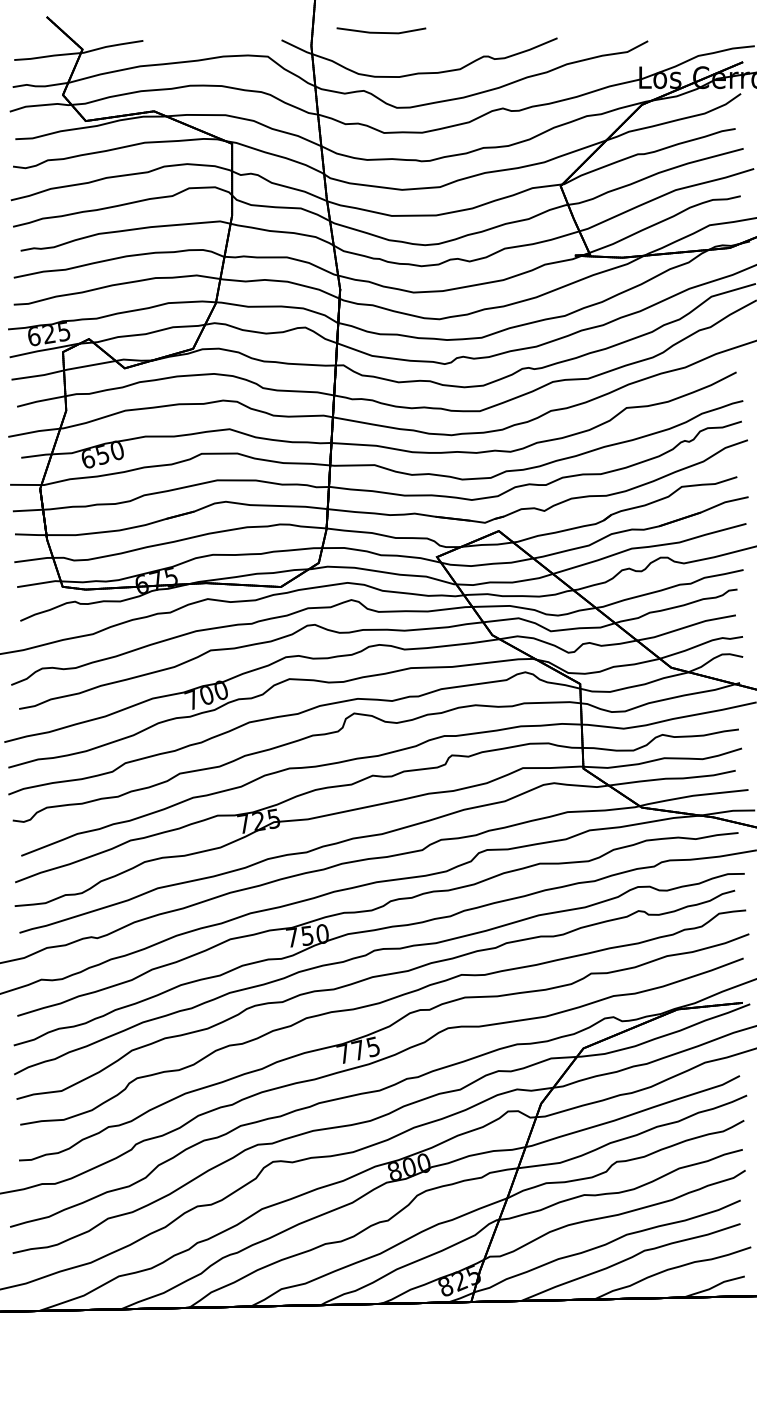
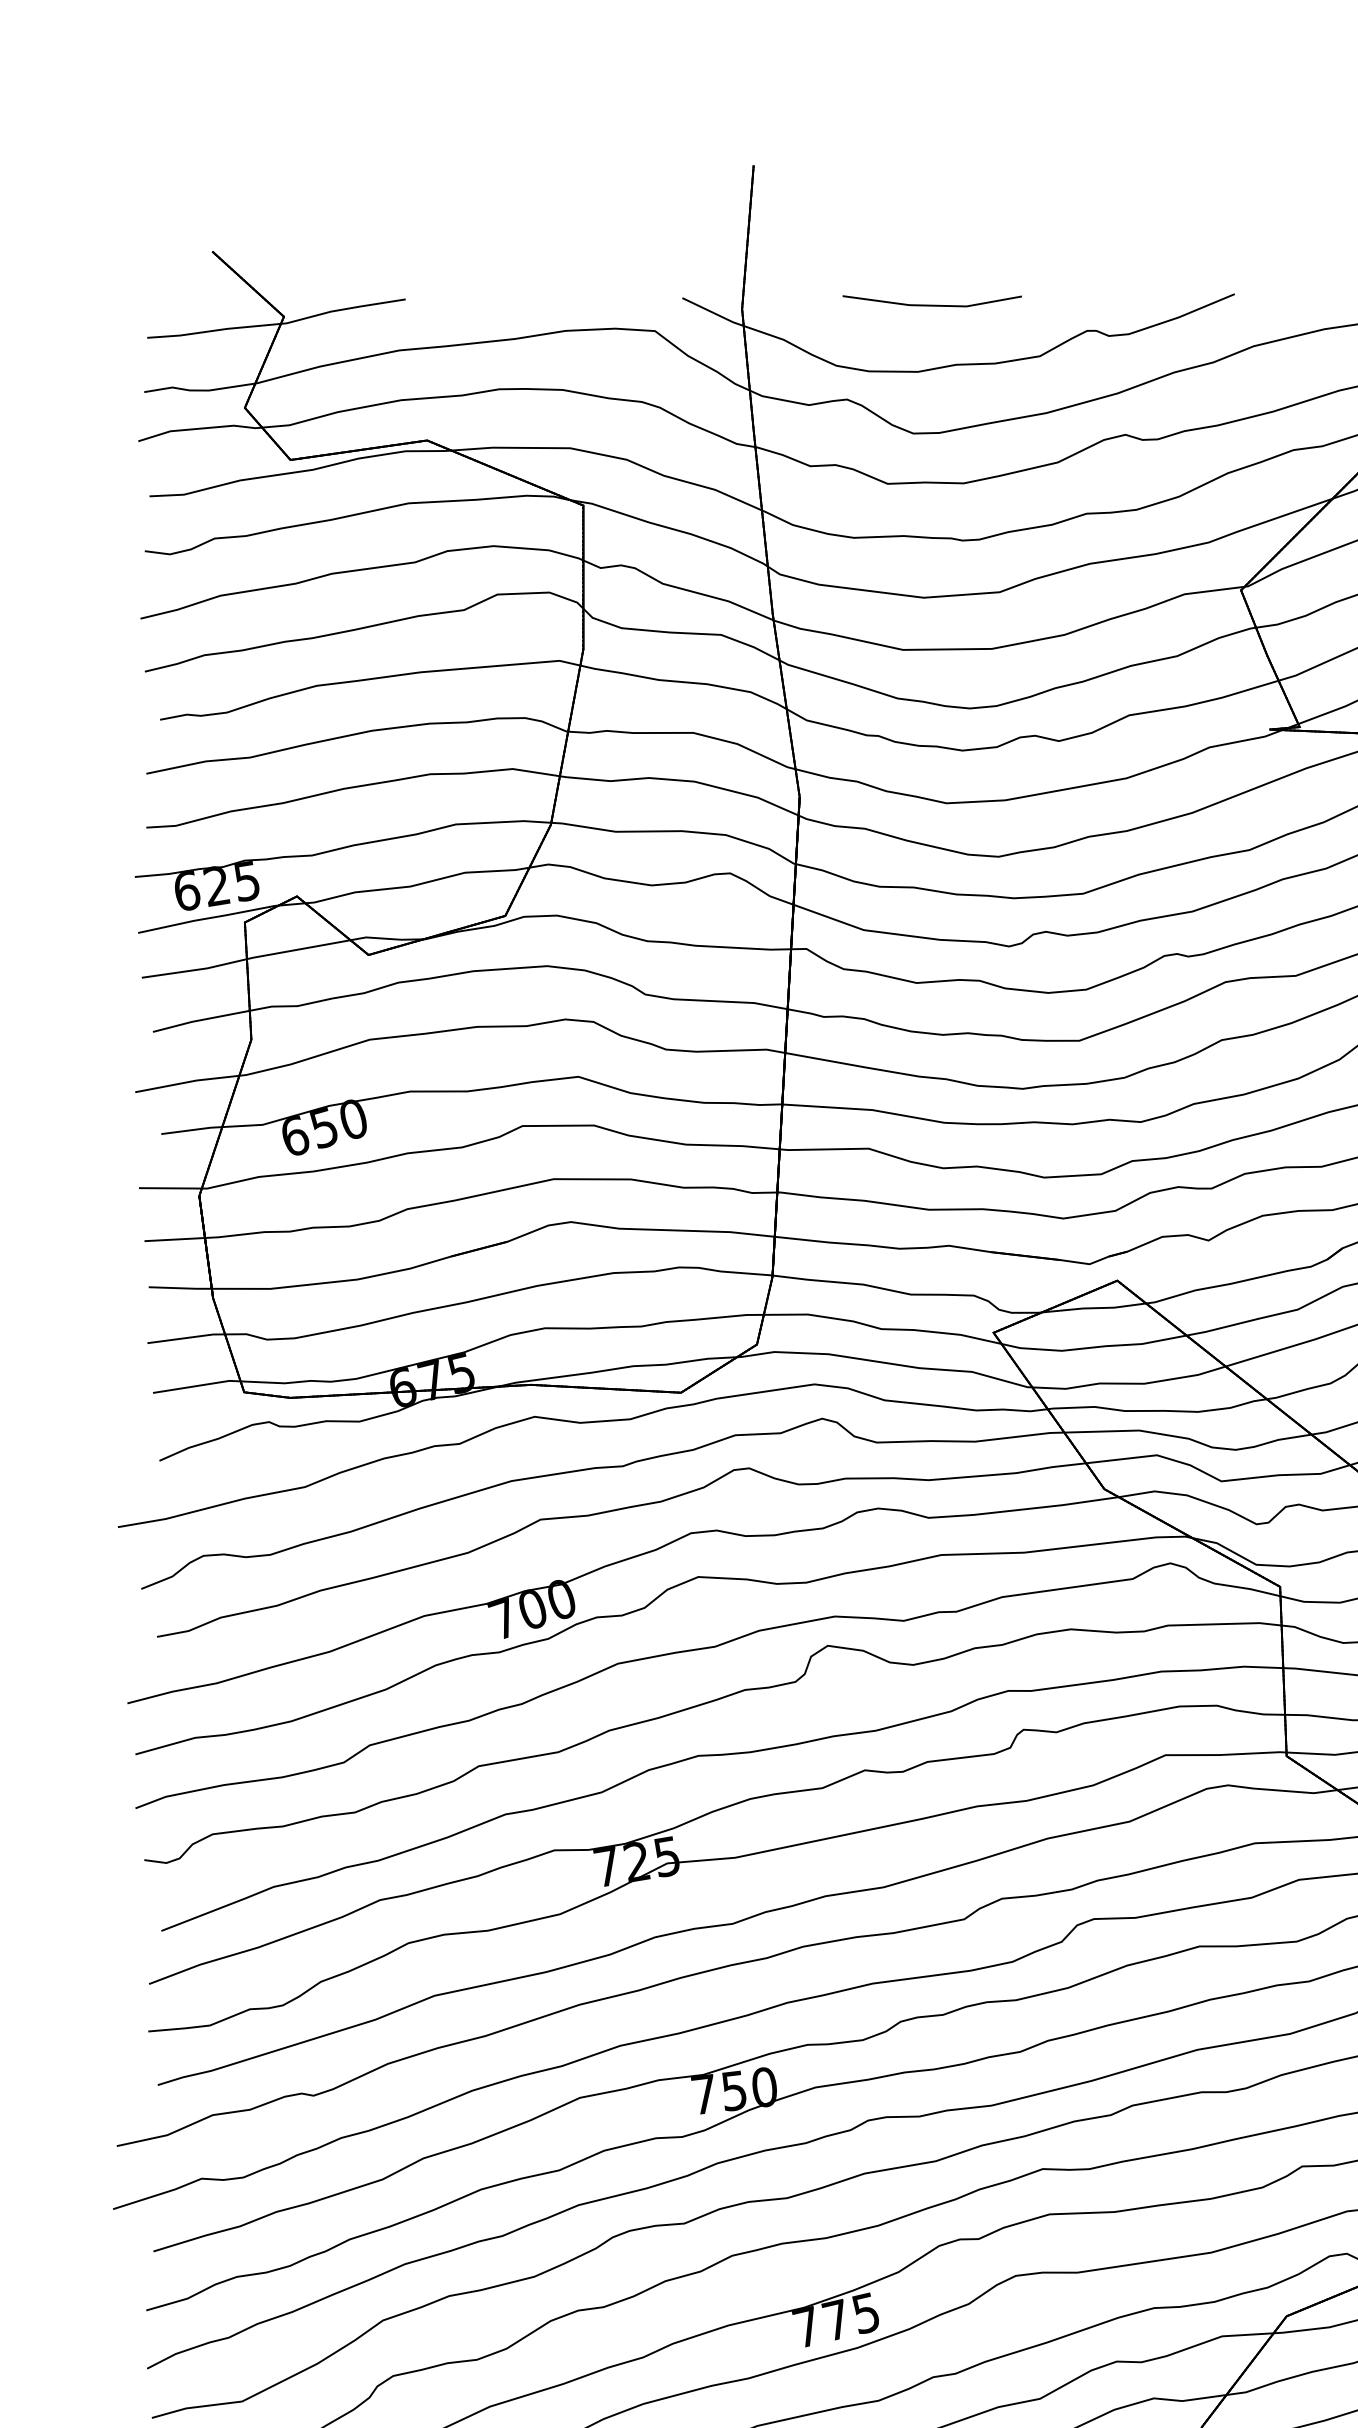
line: (381, 32) -> (932, 304), moved

